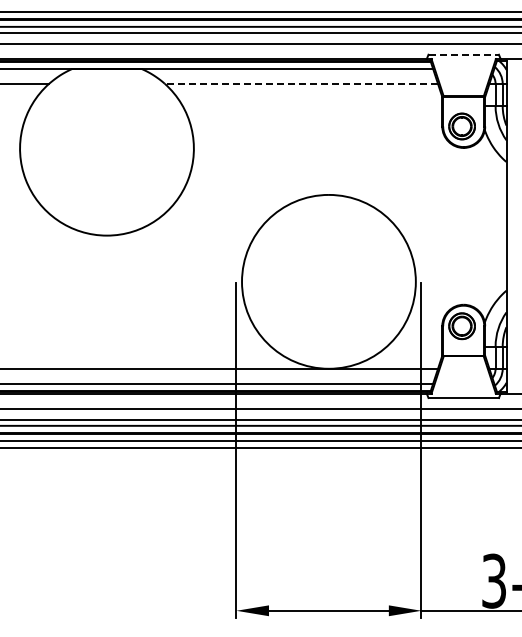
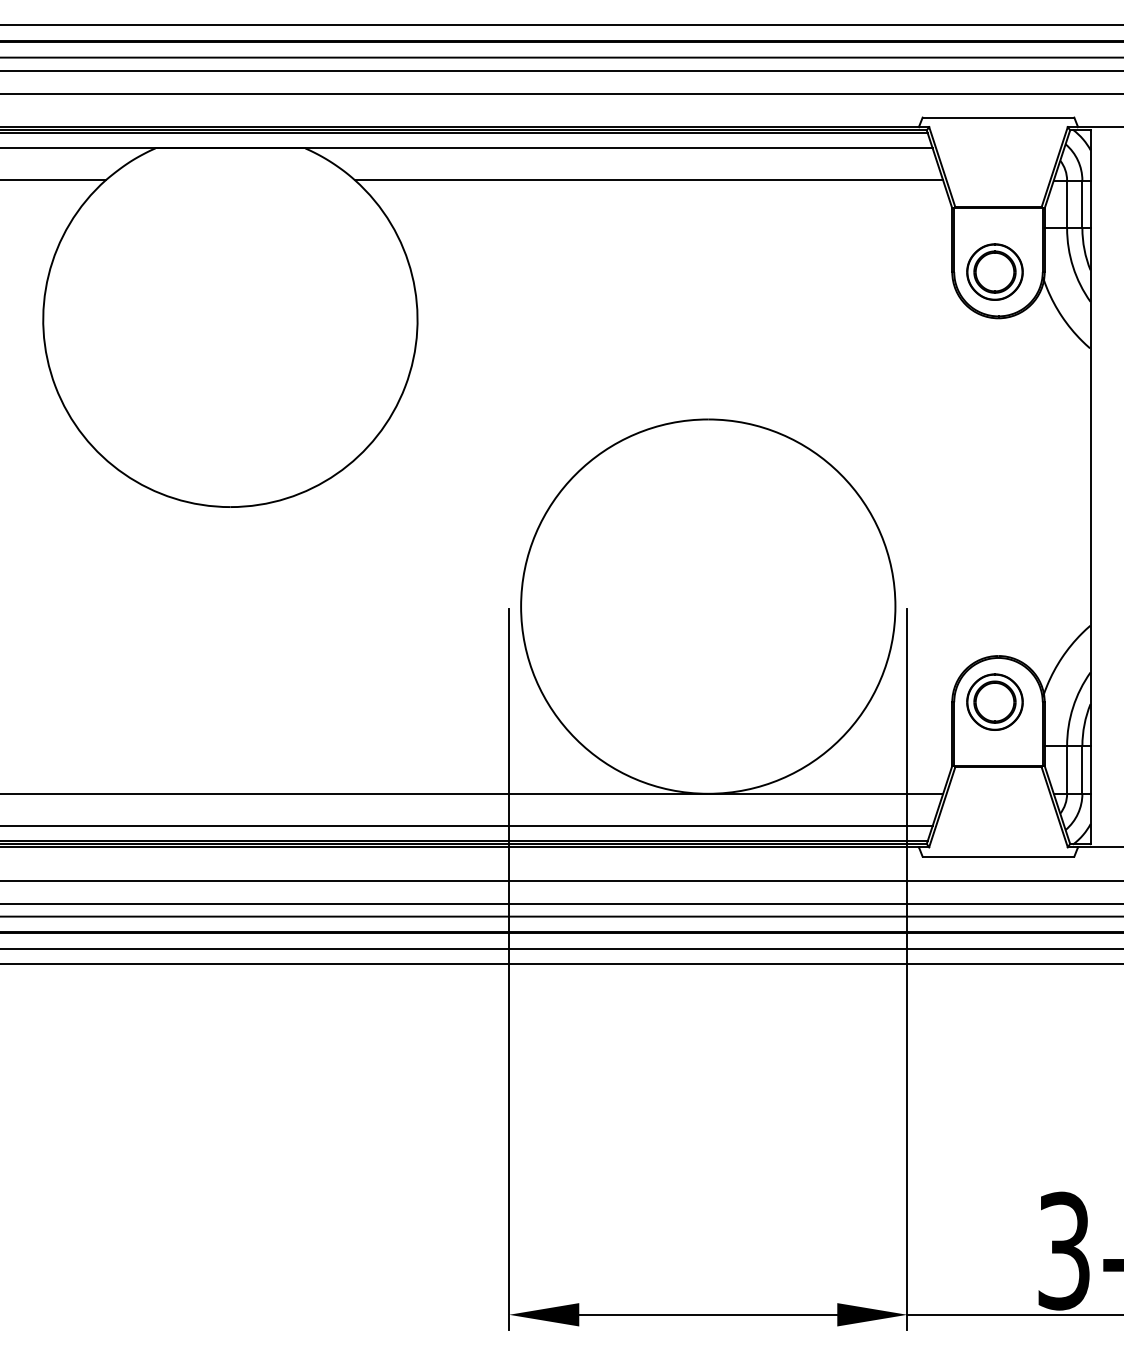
line: (464, 54) -> (1000, 117), dashed -> solid
line: (301, 83) -> (649, 179), dashed -> solid

